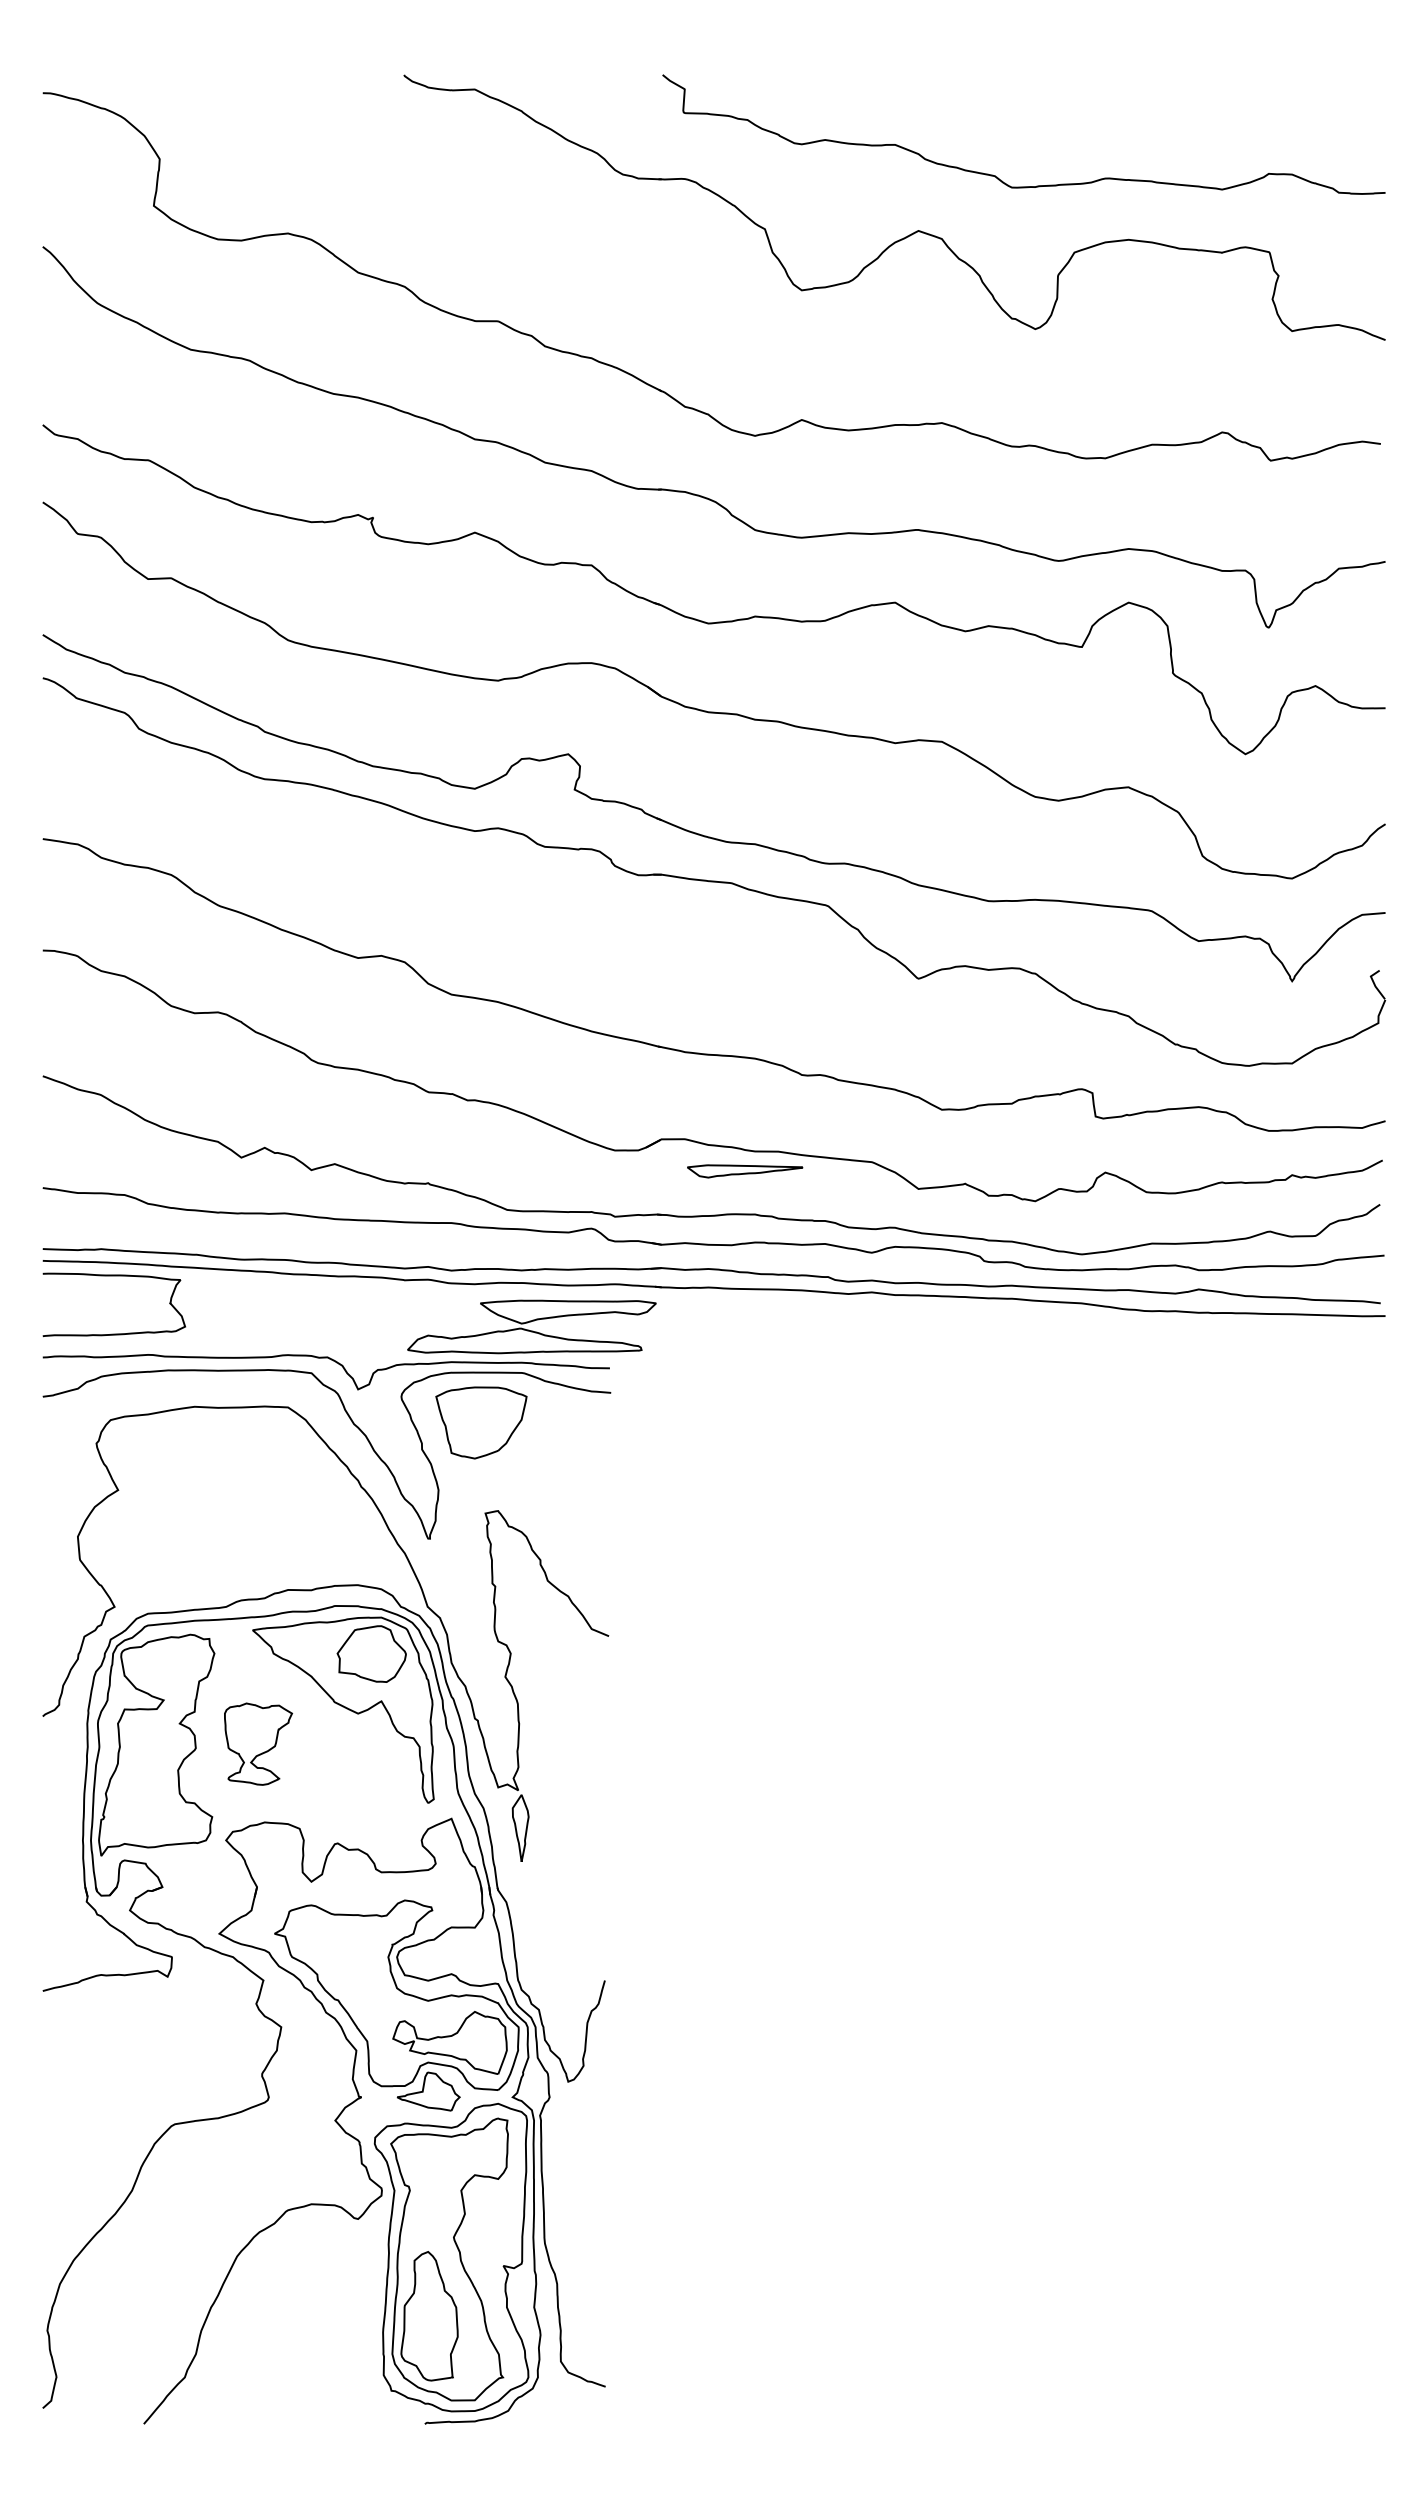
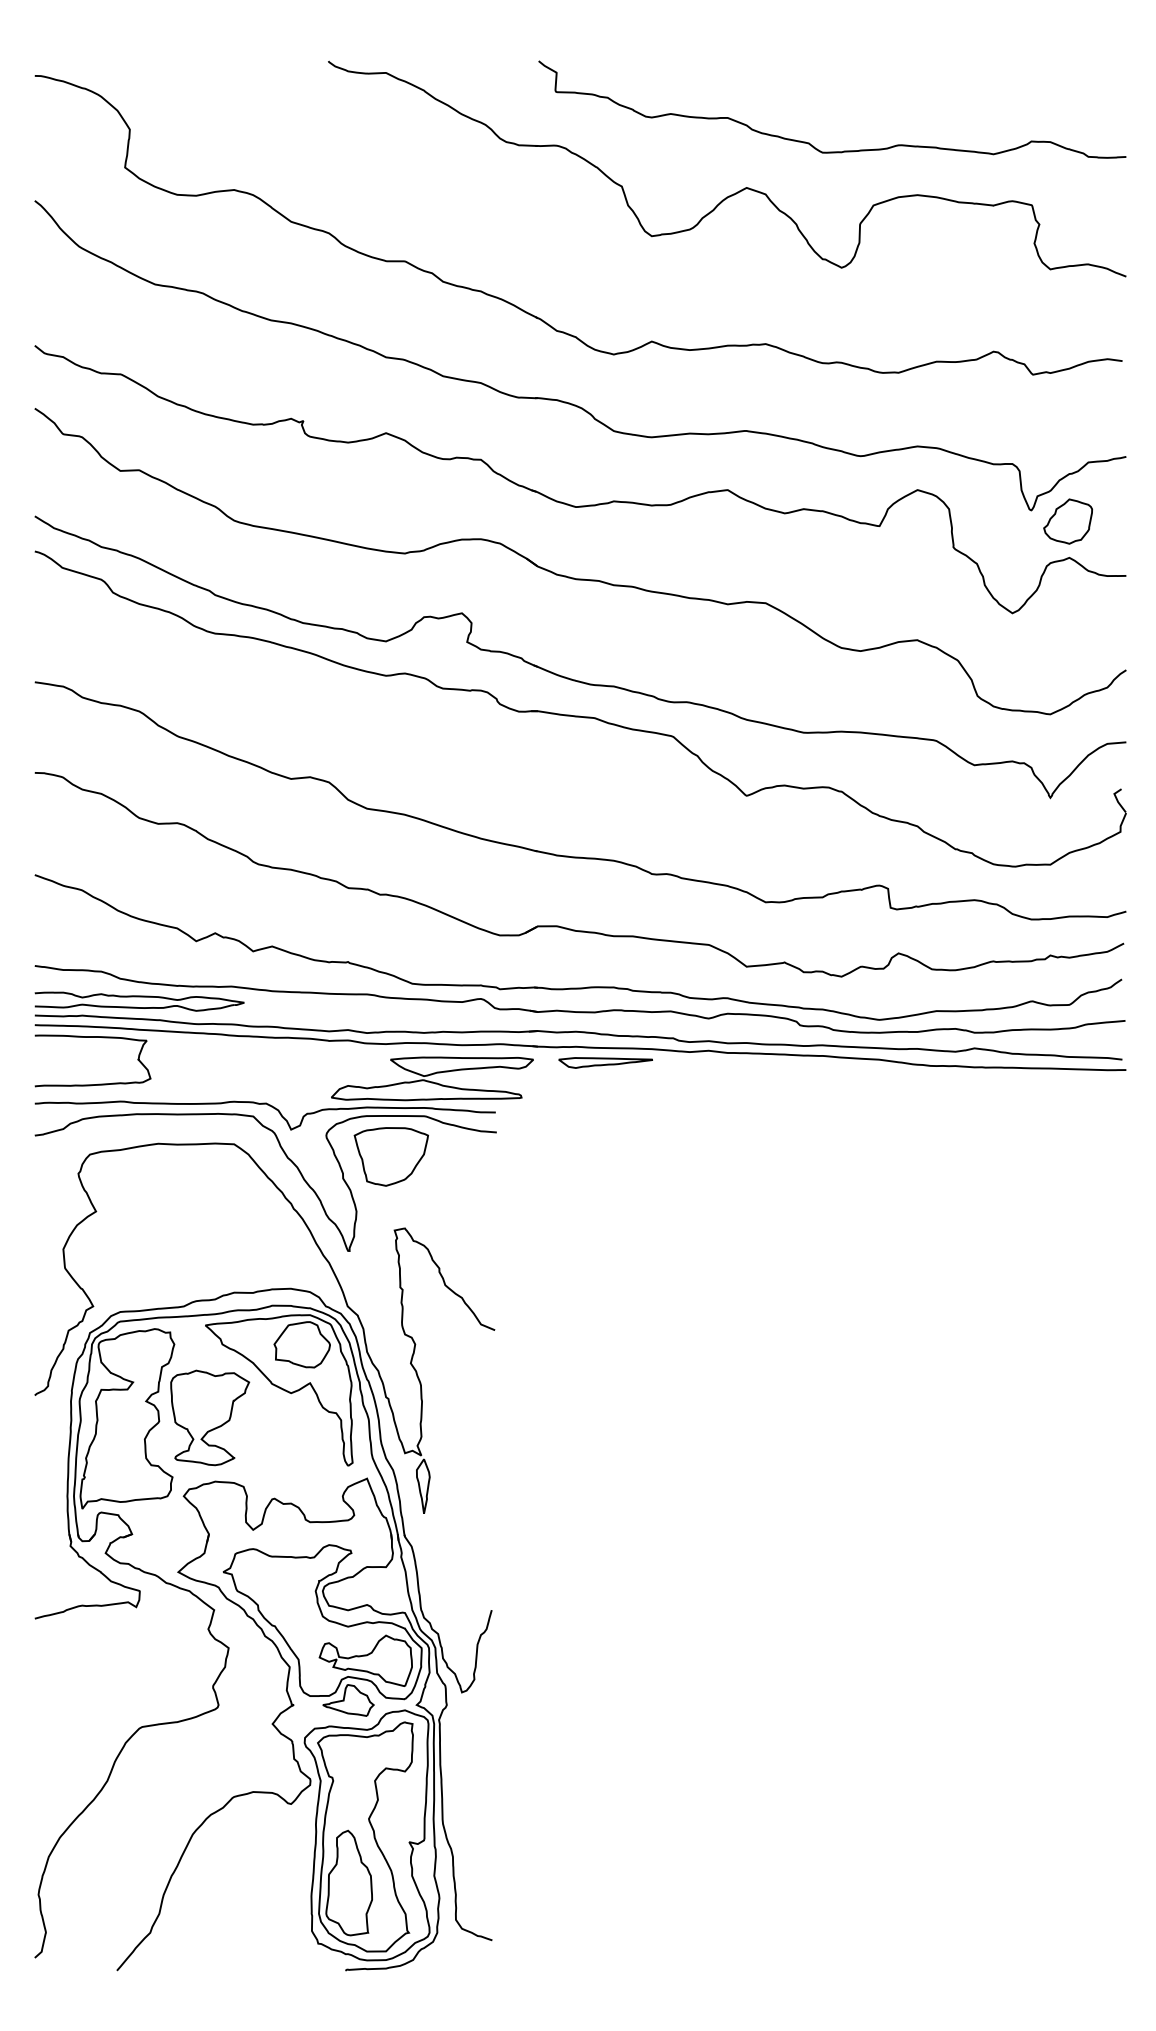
part: (1313, 641) -> (1067, 521), added
part: (745, 1171) -> (606, 1063), moved
part: (171, 1232) -> (139, 1002), added
part: (258, 1744) -> (210, 1418), size x1.43

